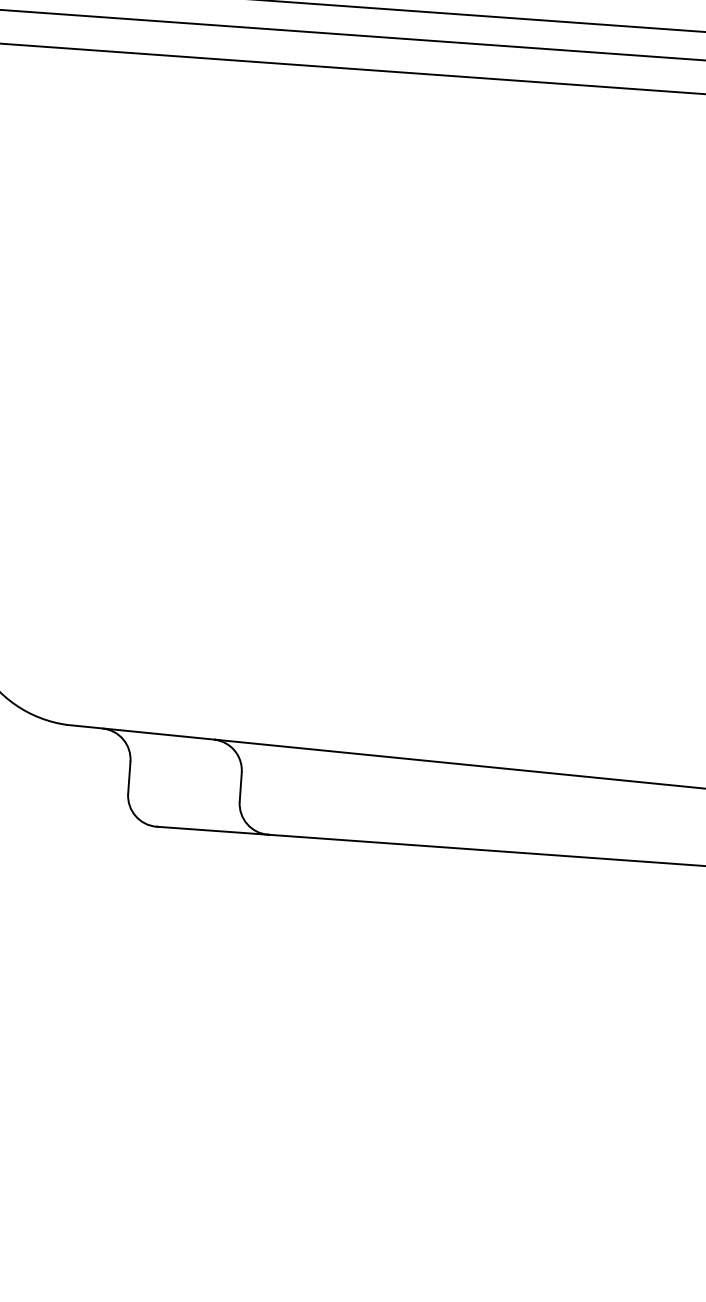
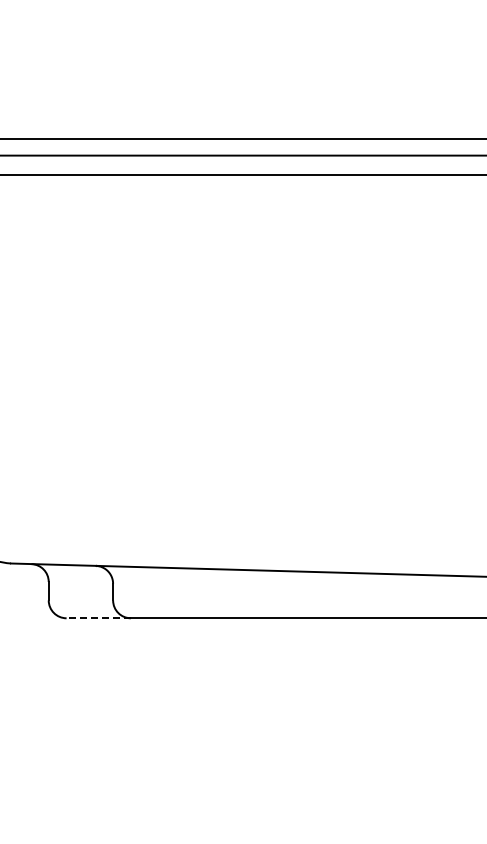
line: (213, 831) -> (99, 618), solid -> dashed

